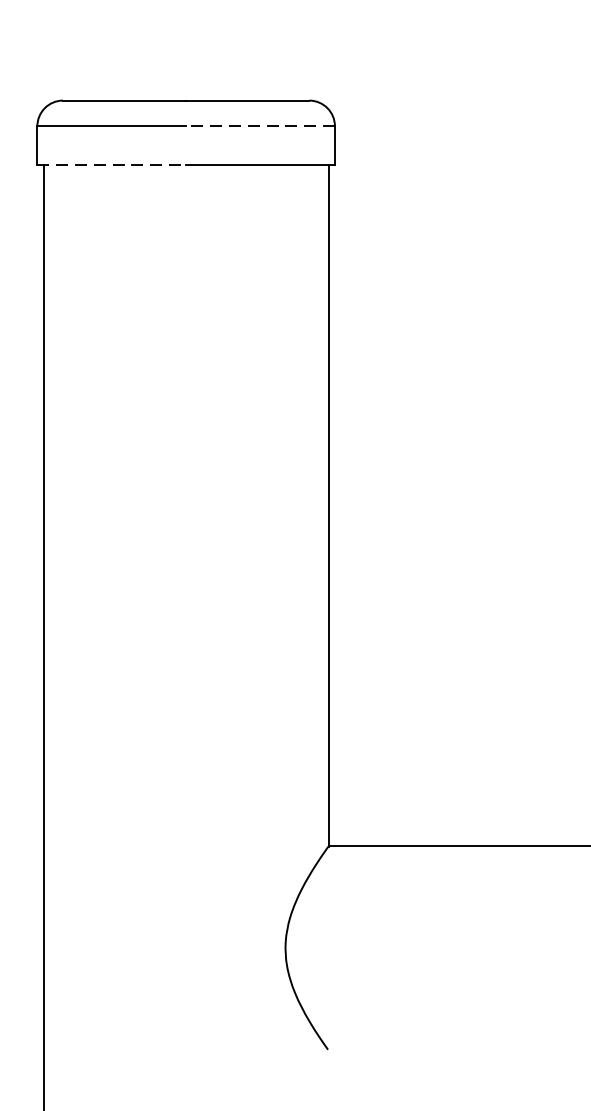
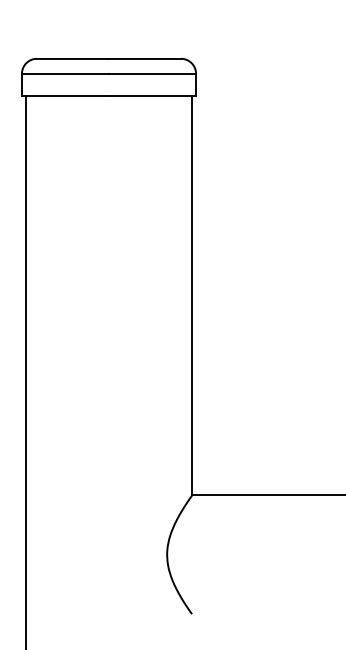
line: (260, 125) -> (152, 73), dashed -> solid
line: (111, 165) -> (65, 96), dashed -> solid

